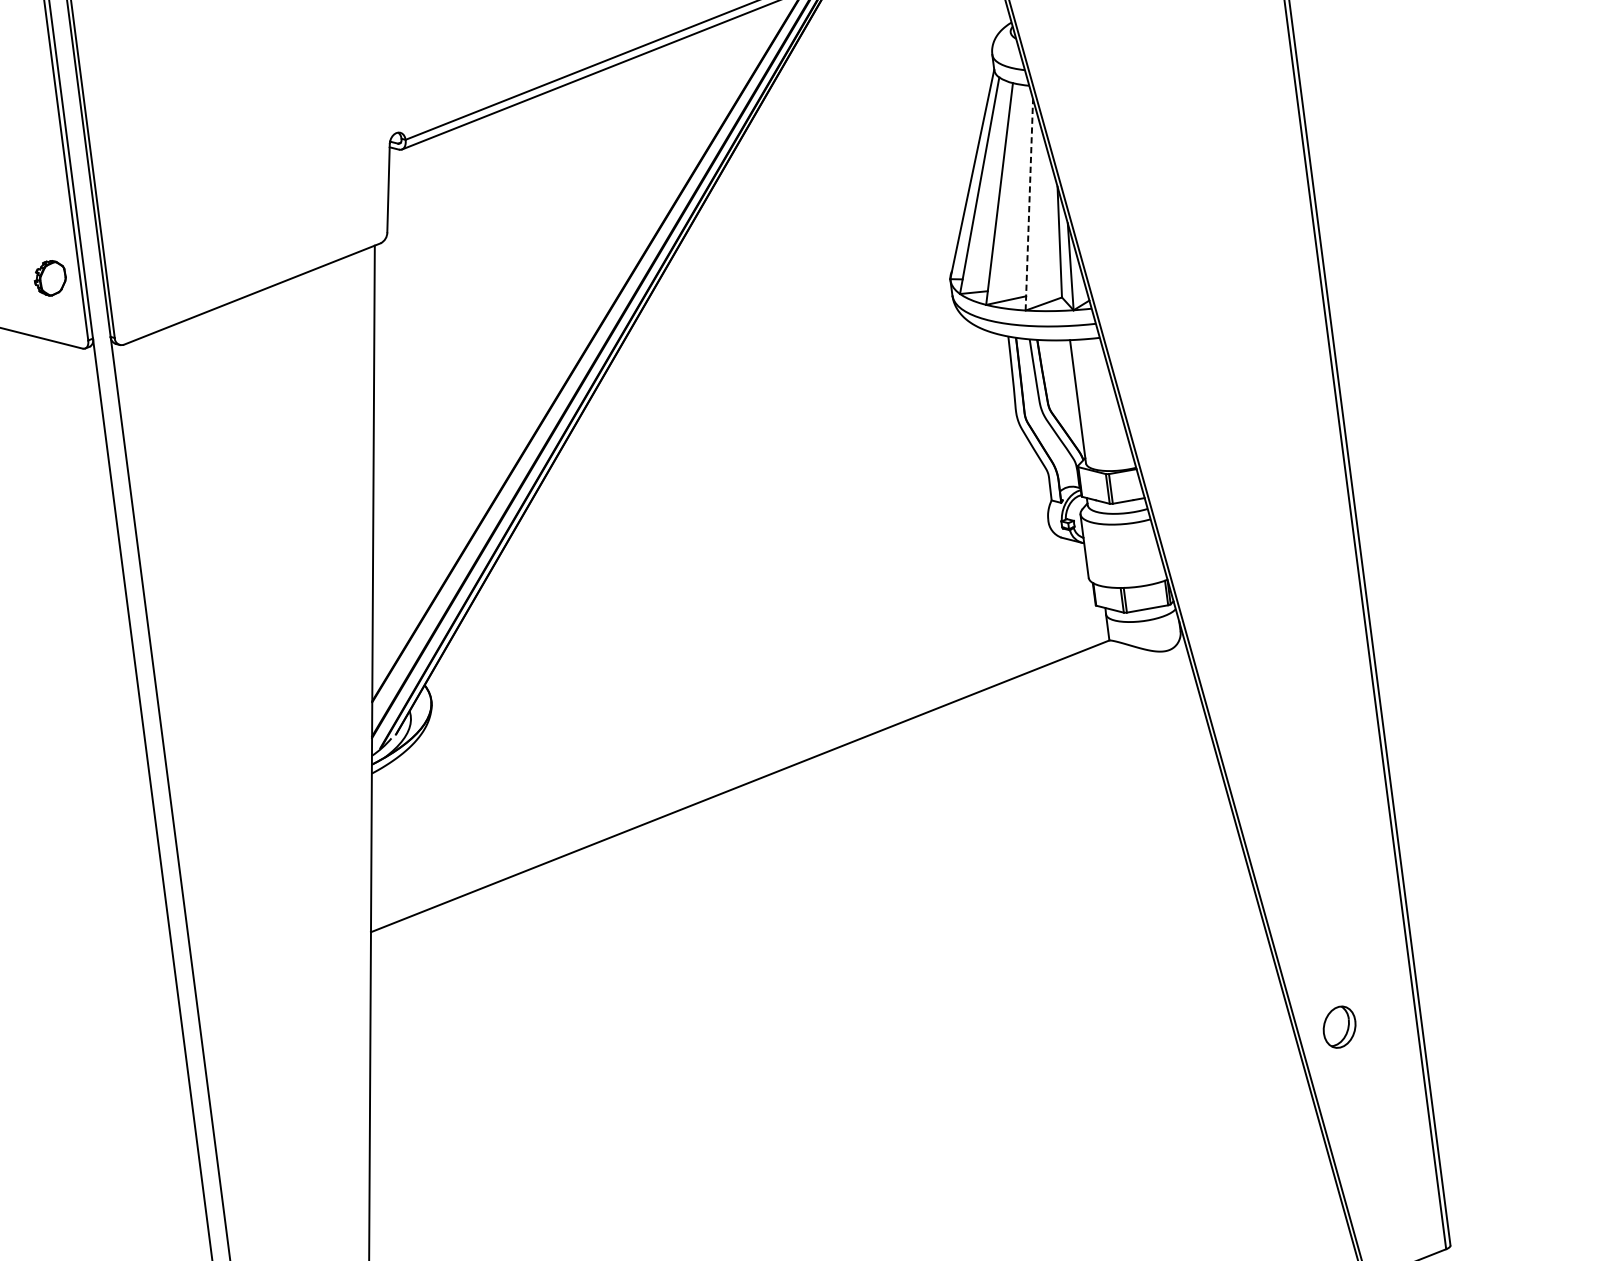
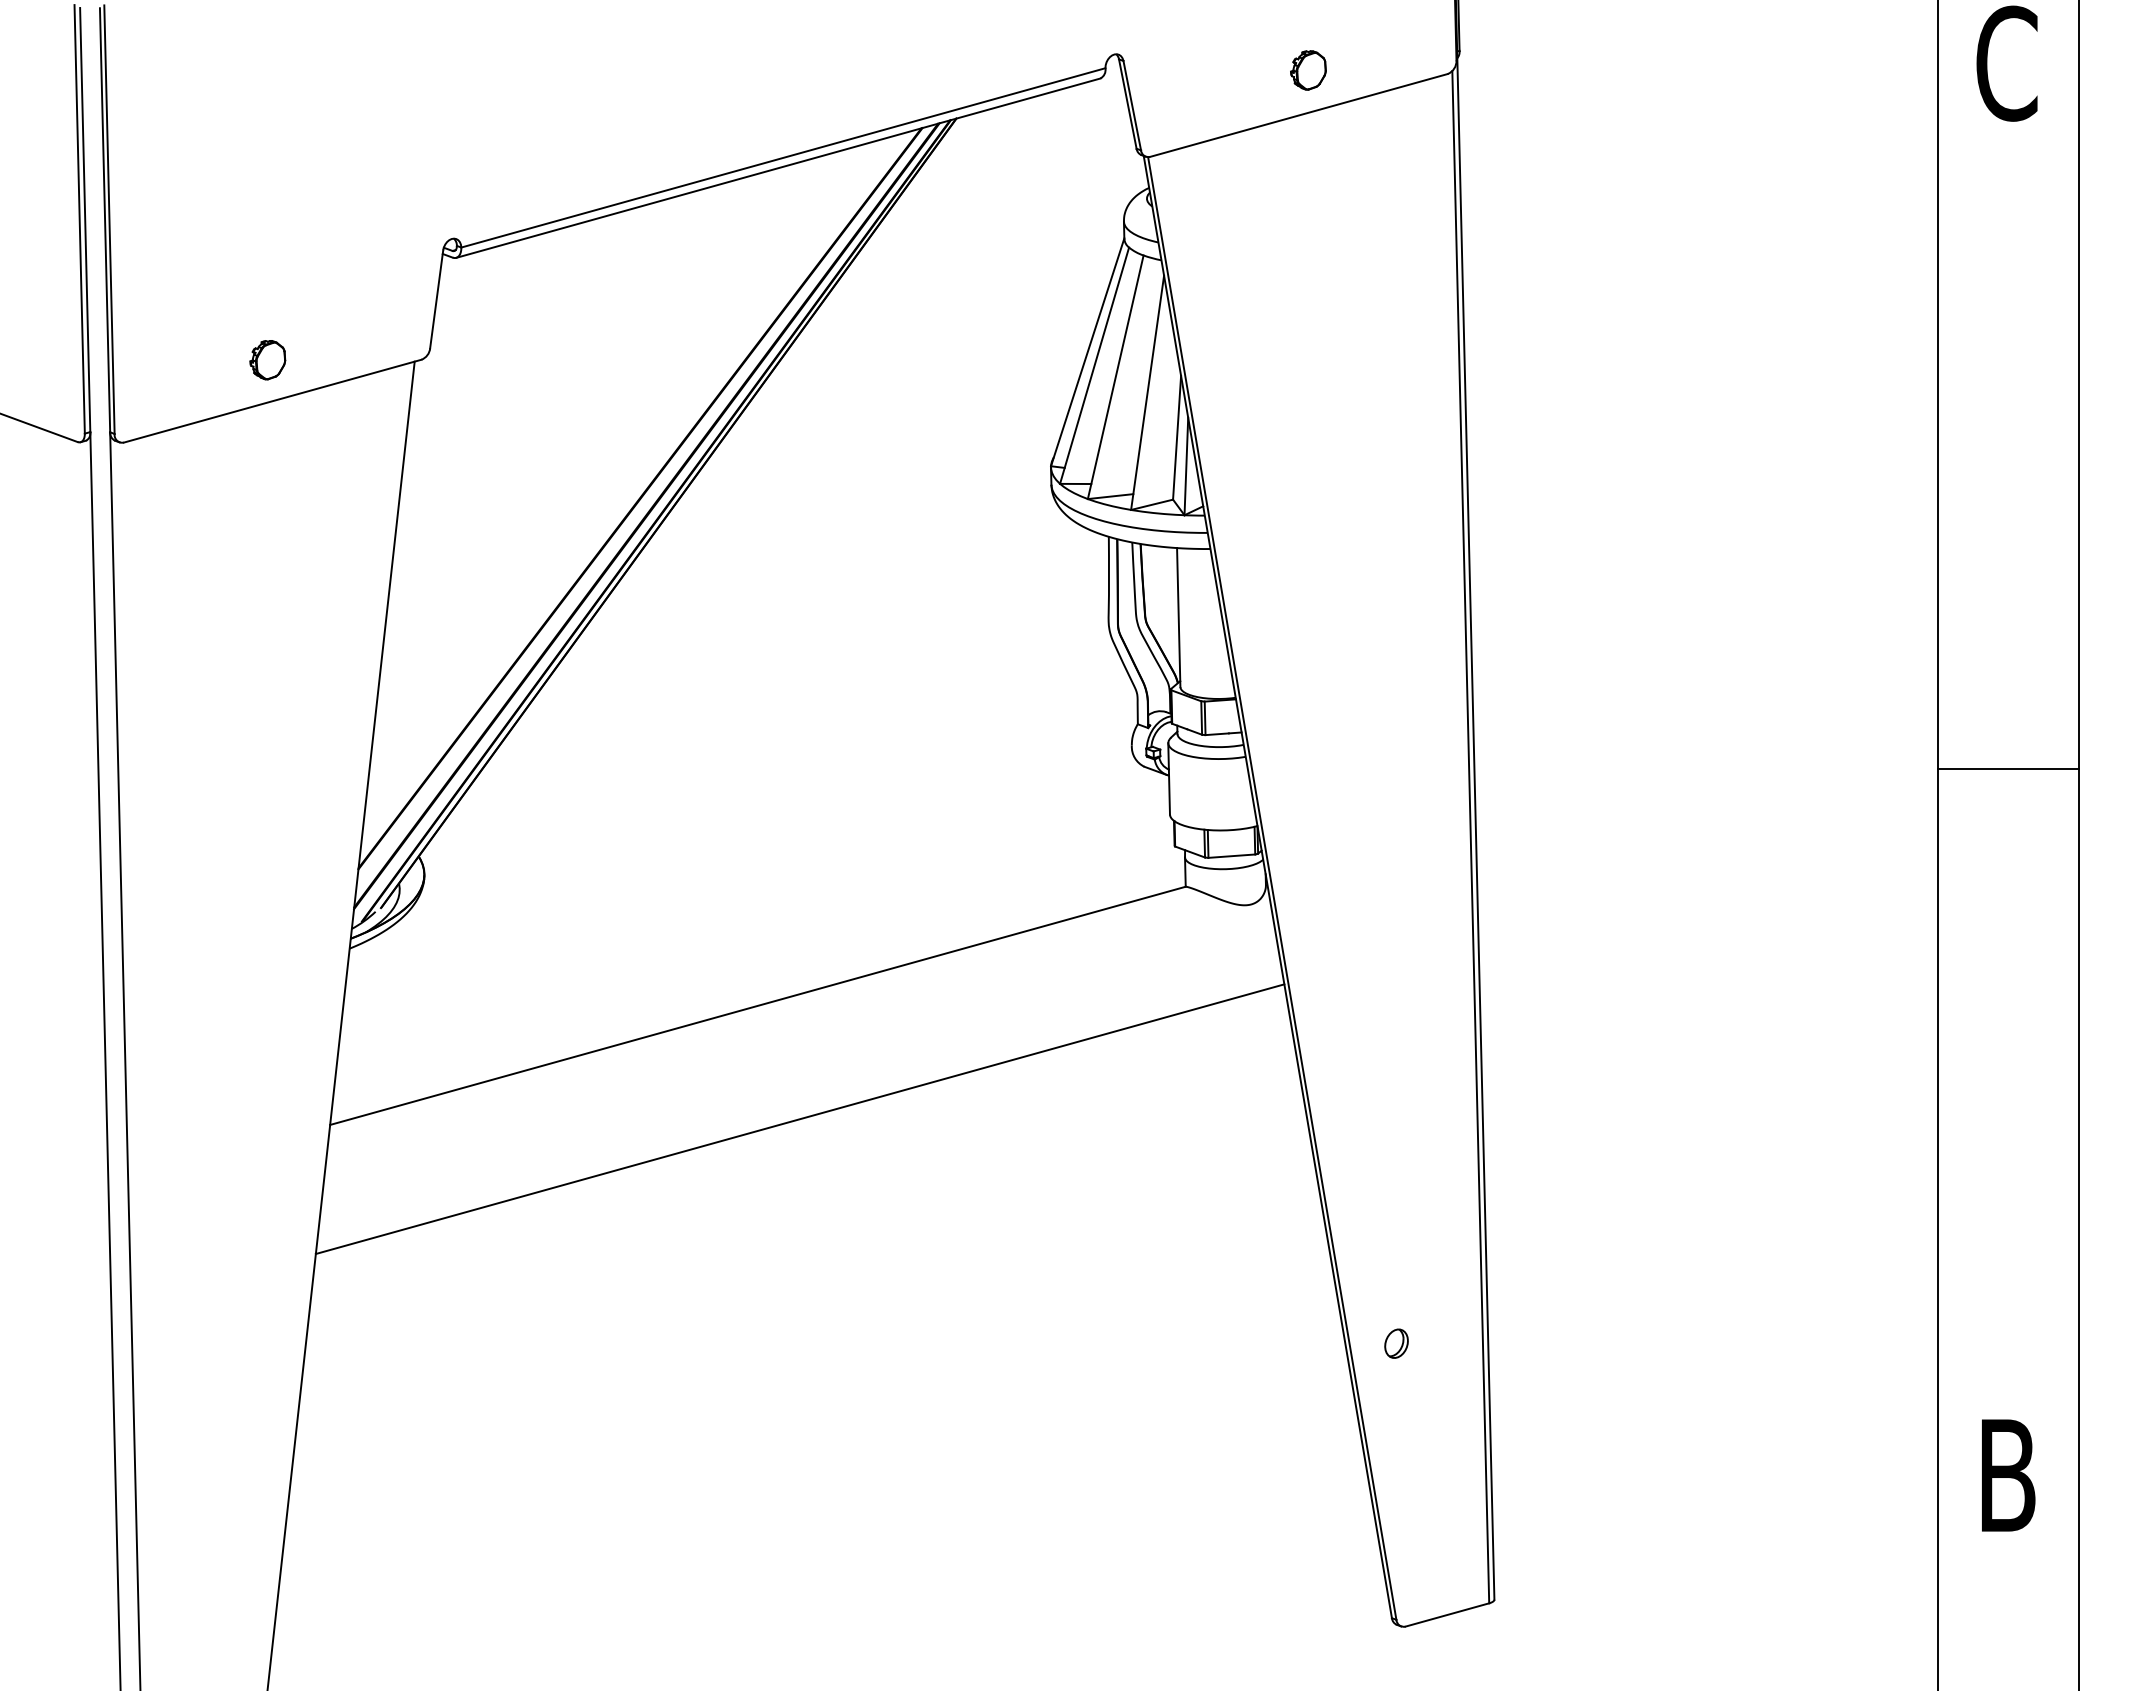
line: (1029, 204) -> (1147, 392), dashed -> solid
part: (50, 278) -> (267, 360), moved
line: (787, 883) -> (799, 1119), added
part: (1339, 1026) -> (1396, 1343), size x0.62

